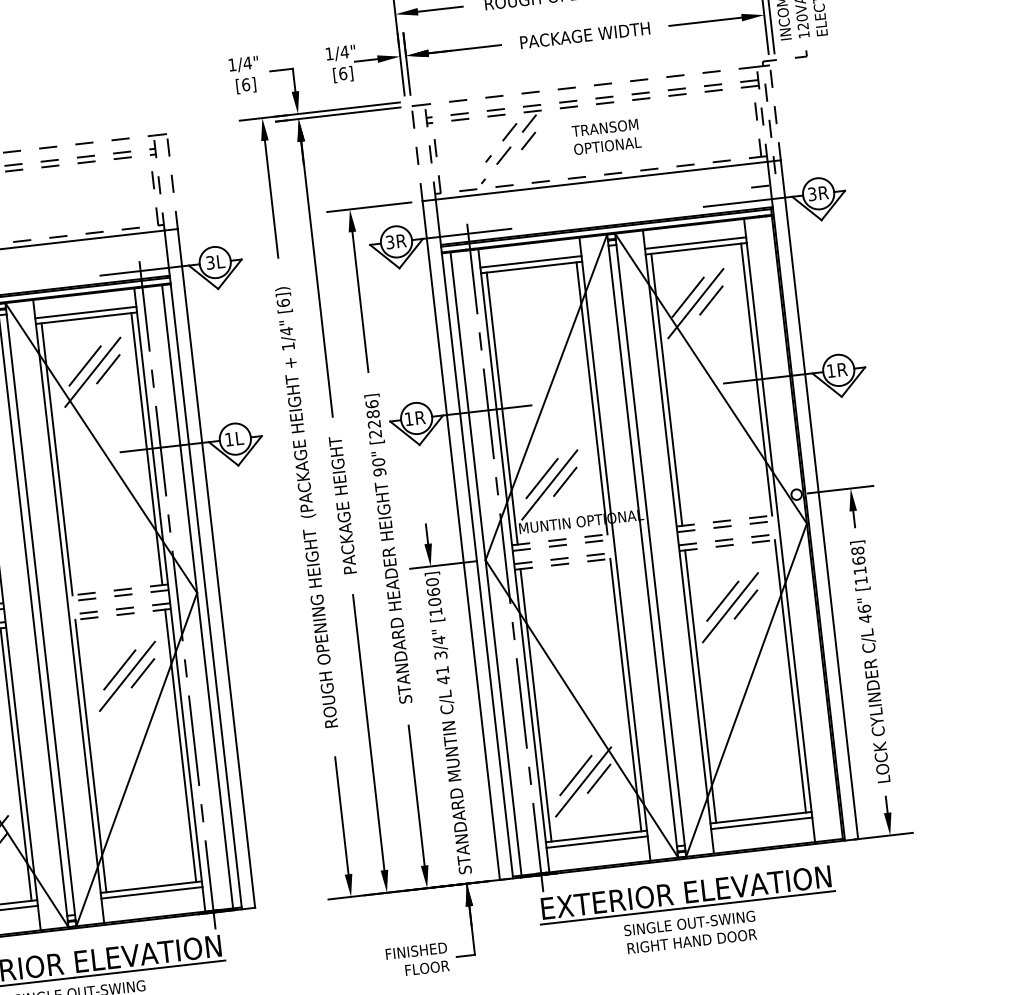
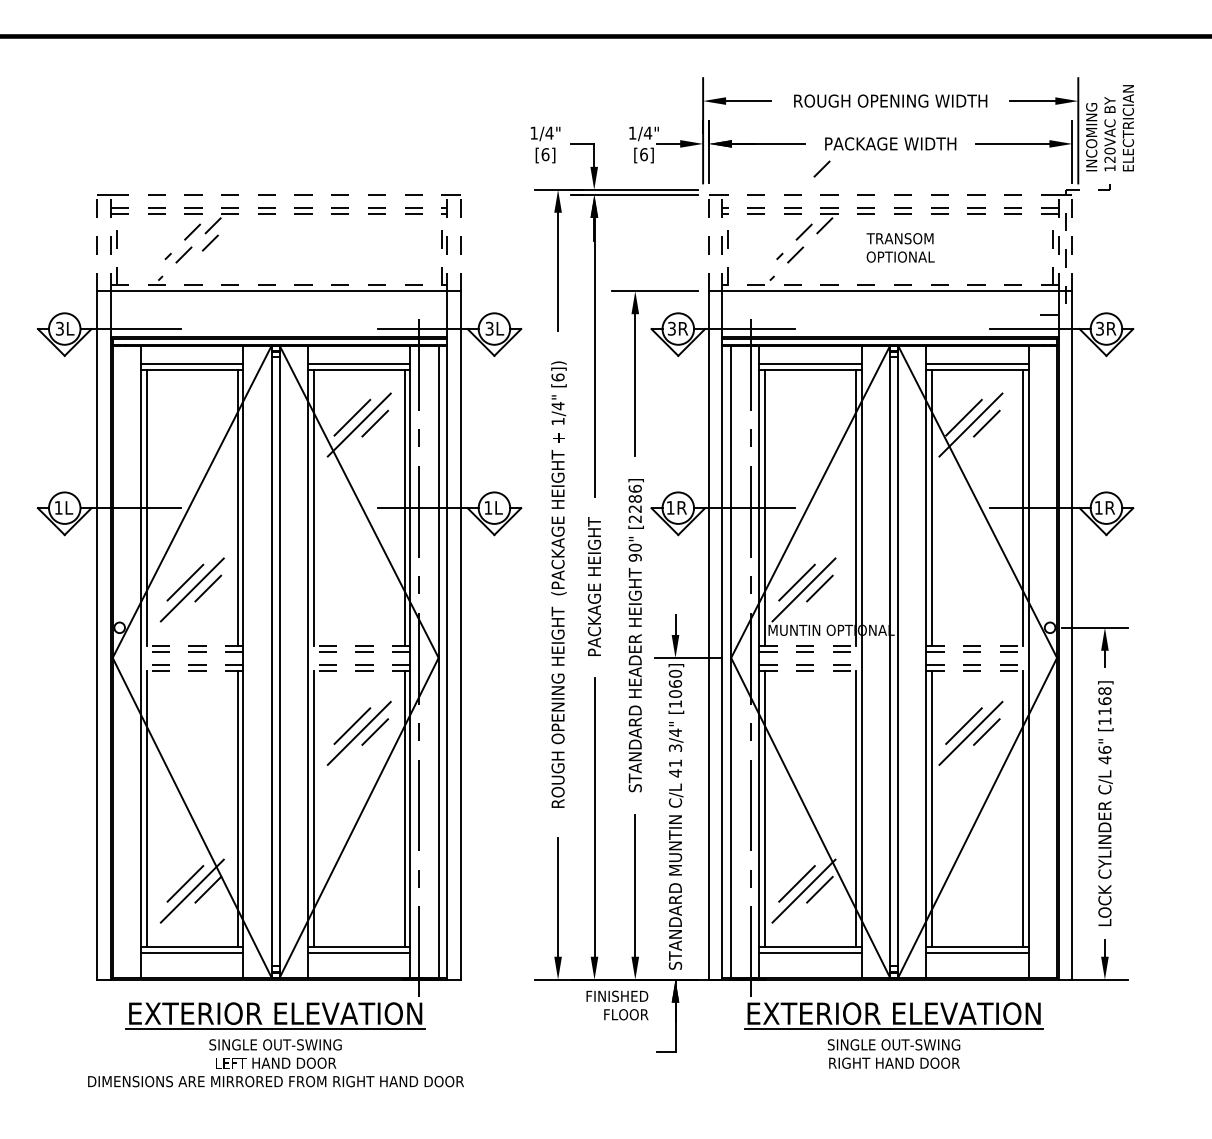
line: (527, 140) -> (821, 168), moved
text: (417, 960) -> (617, 1005), moved

